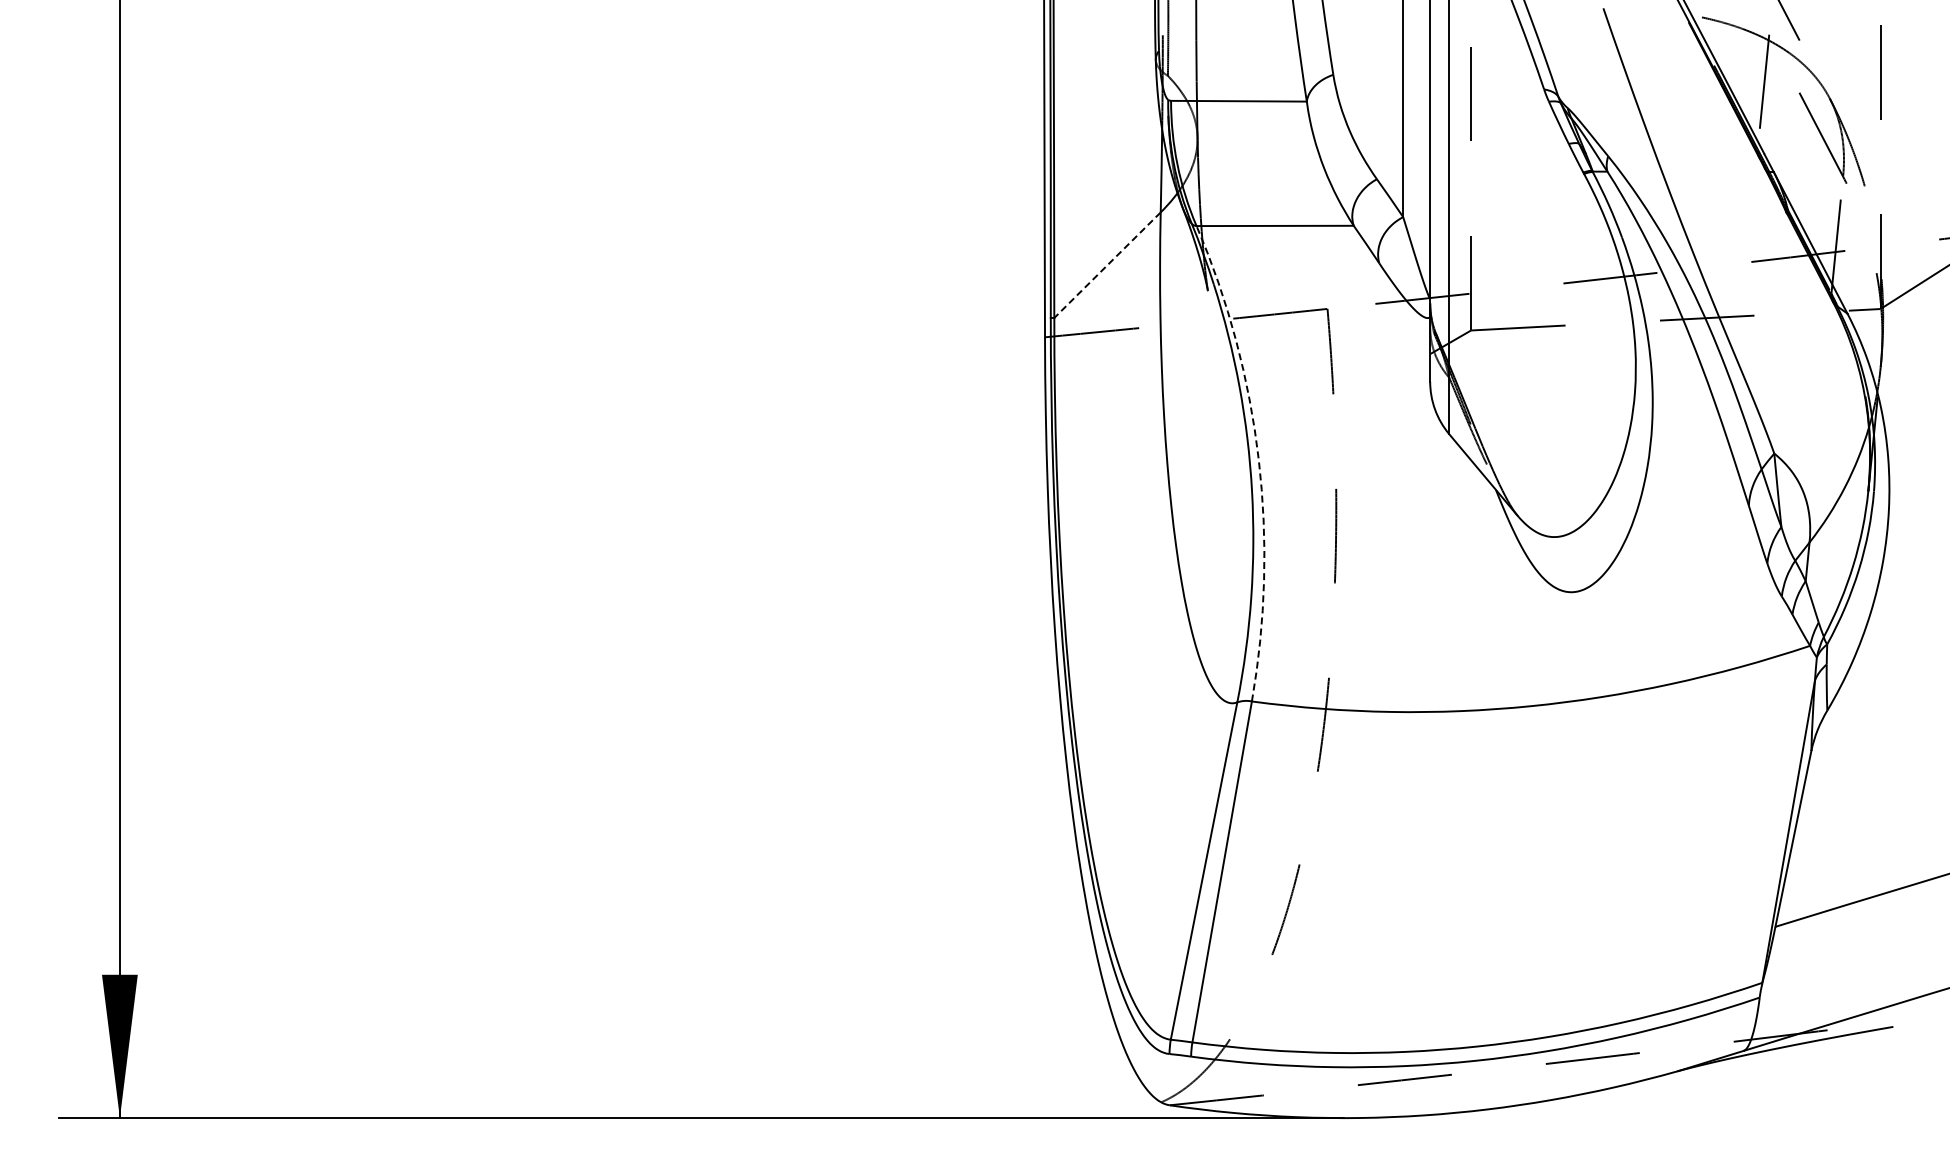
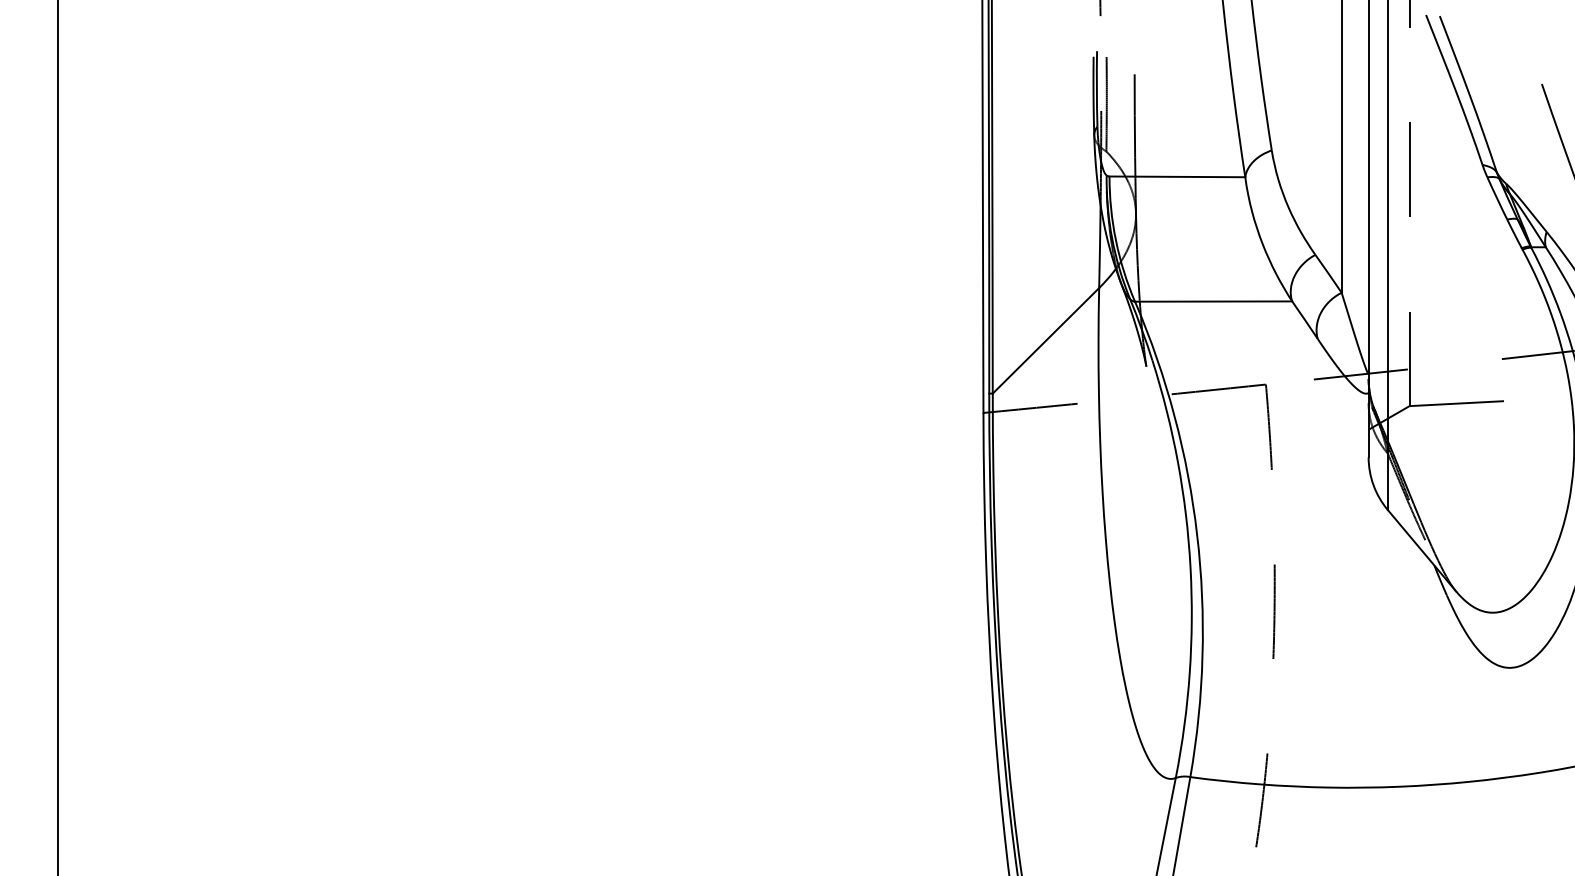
line: (1107, 265) -> (1045, 341), dashed -> solid
arc: (1258, 459) -> (1196, 535), dashed -> solid

